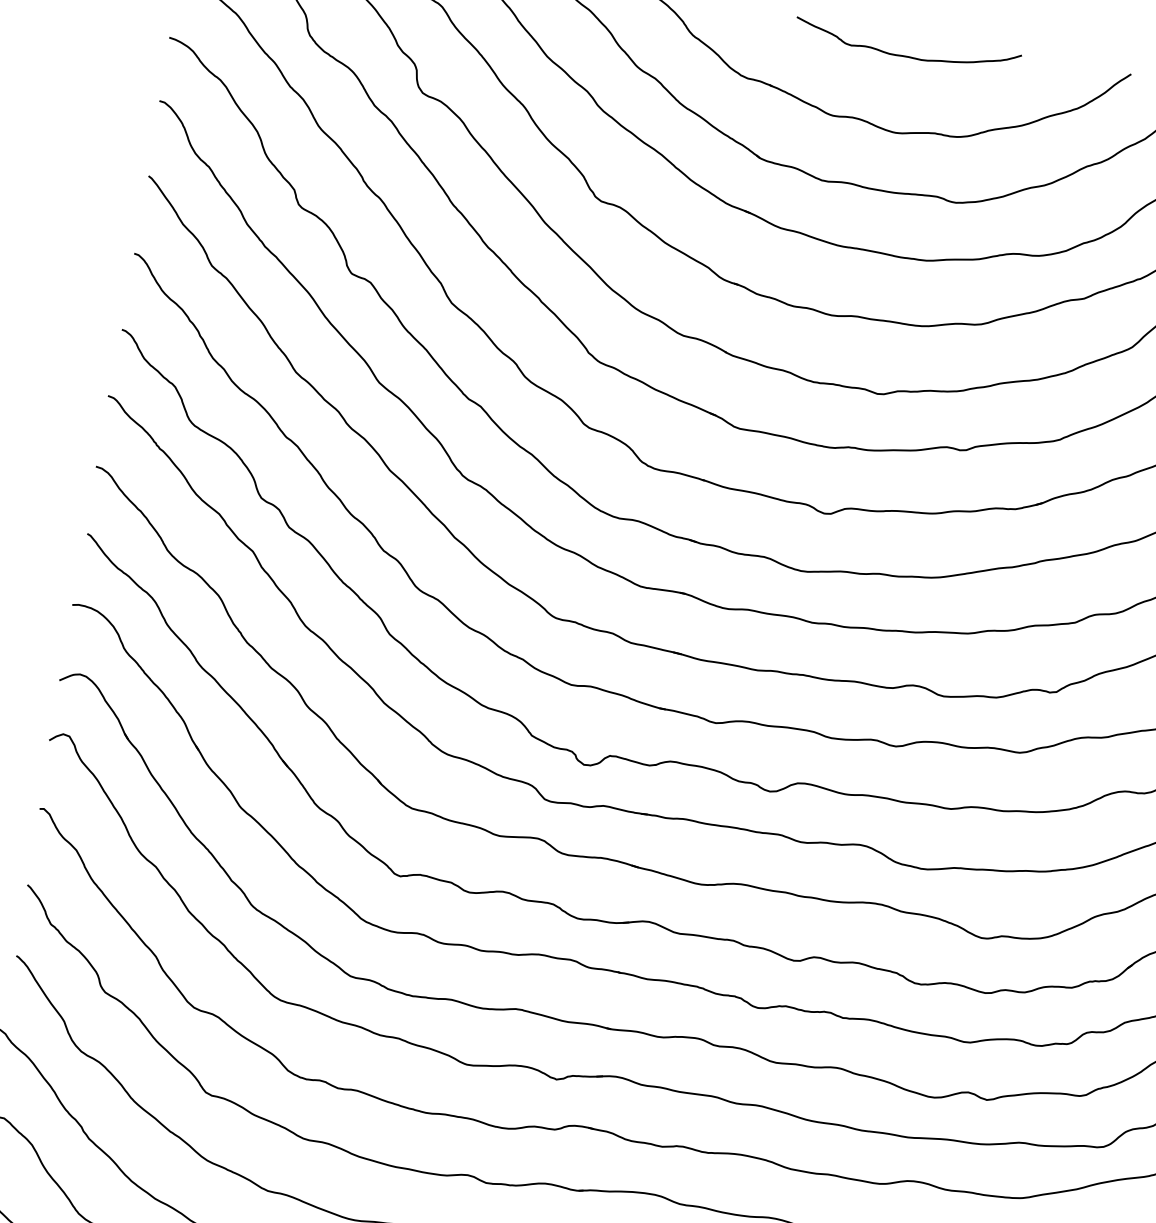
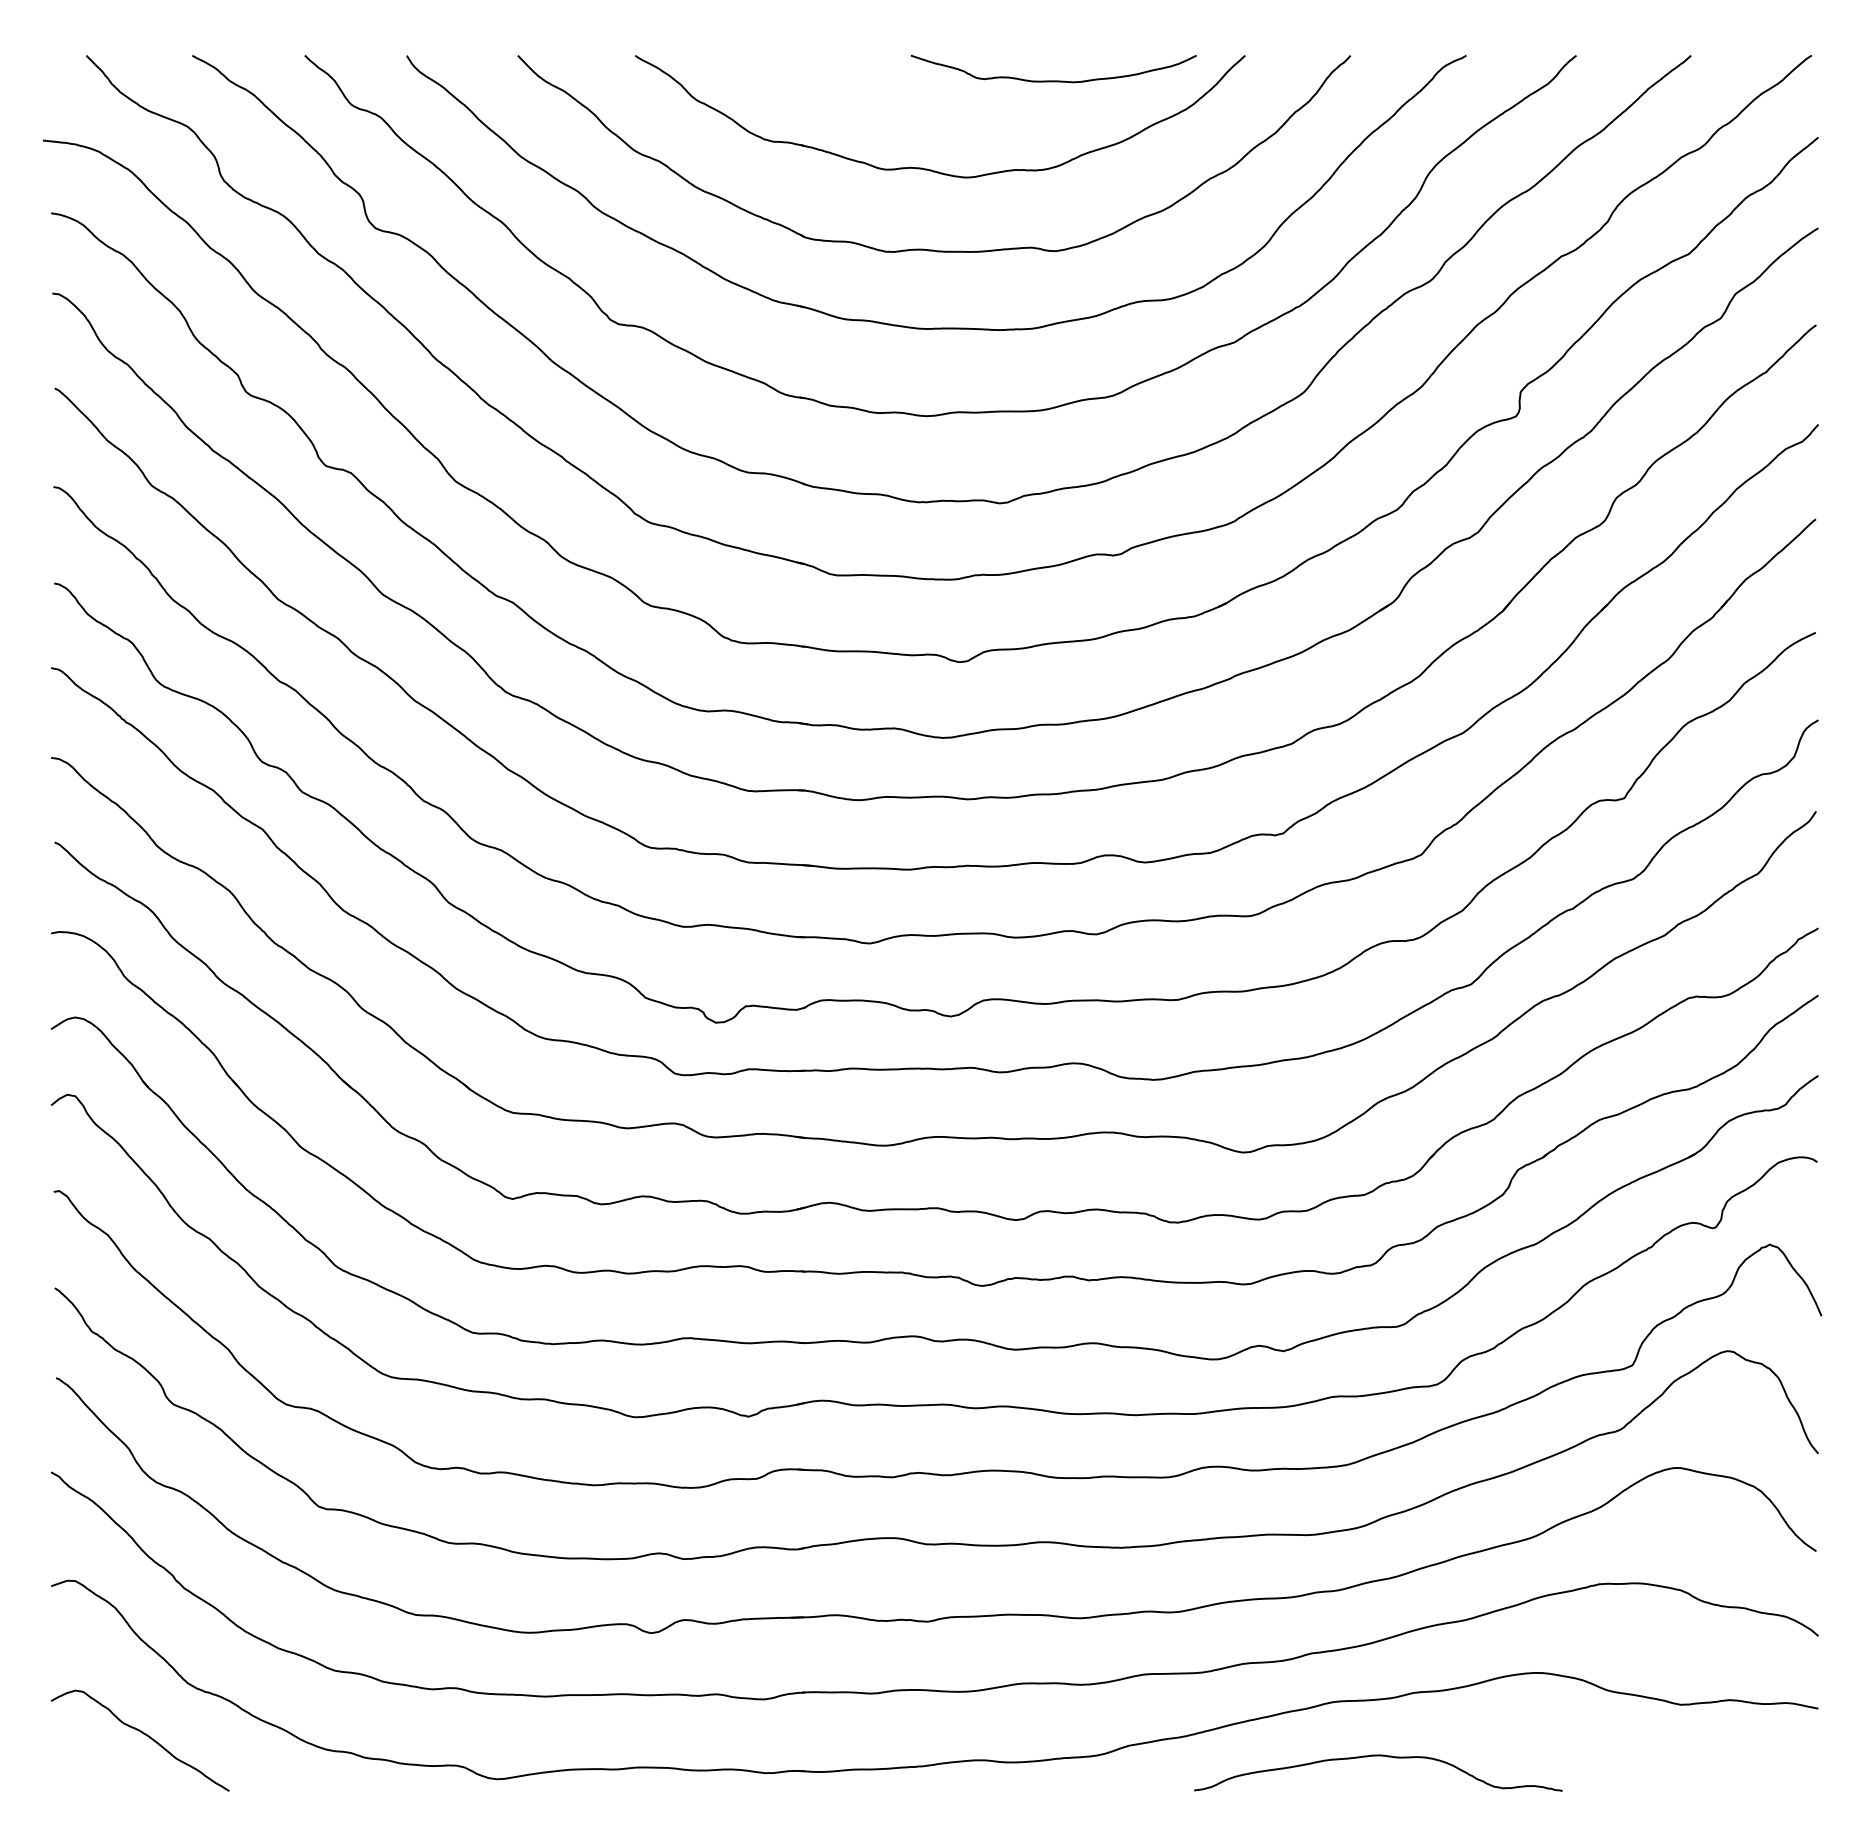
curve: (905, 55) -> (1053, 80), moved

